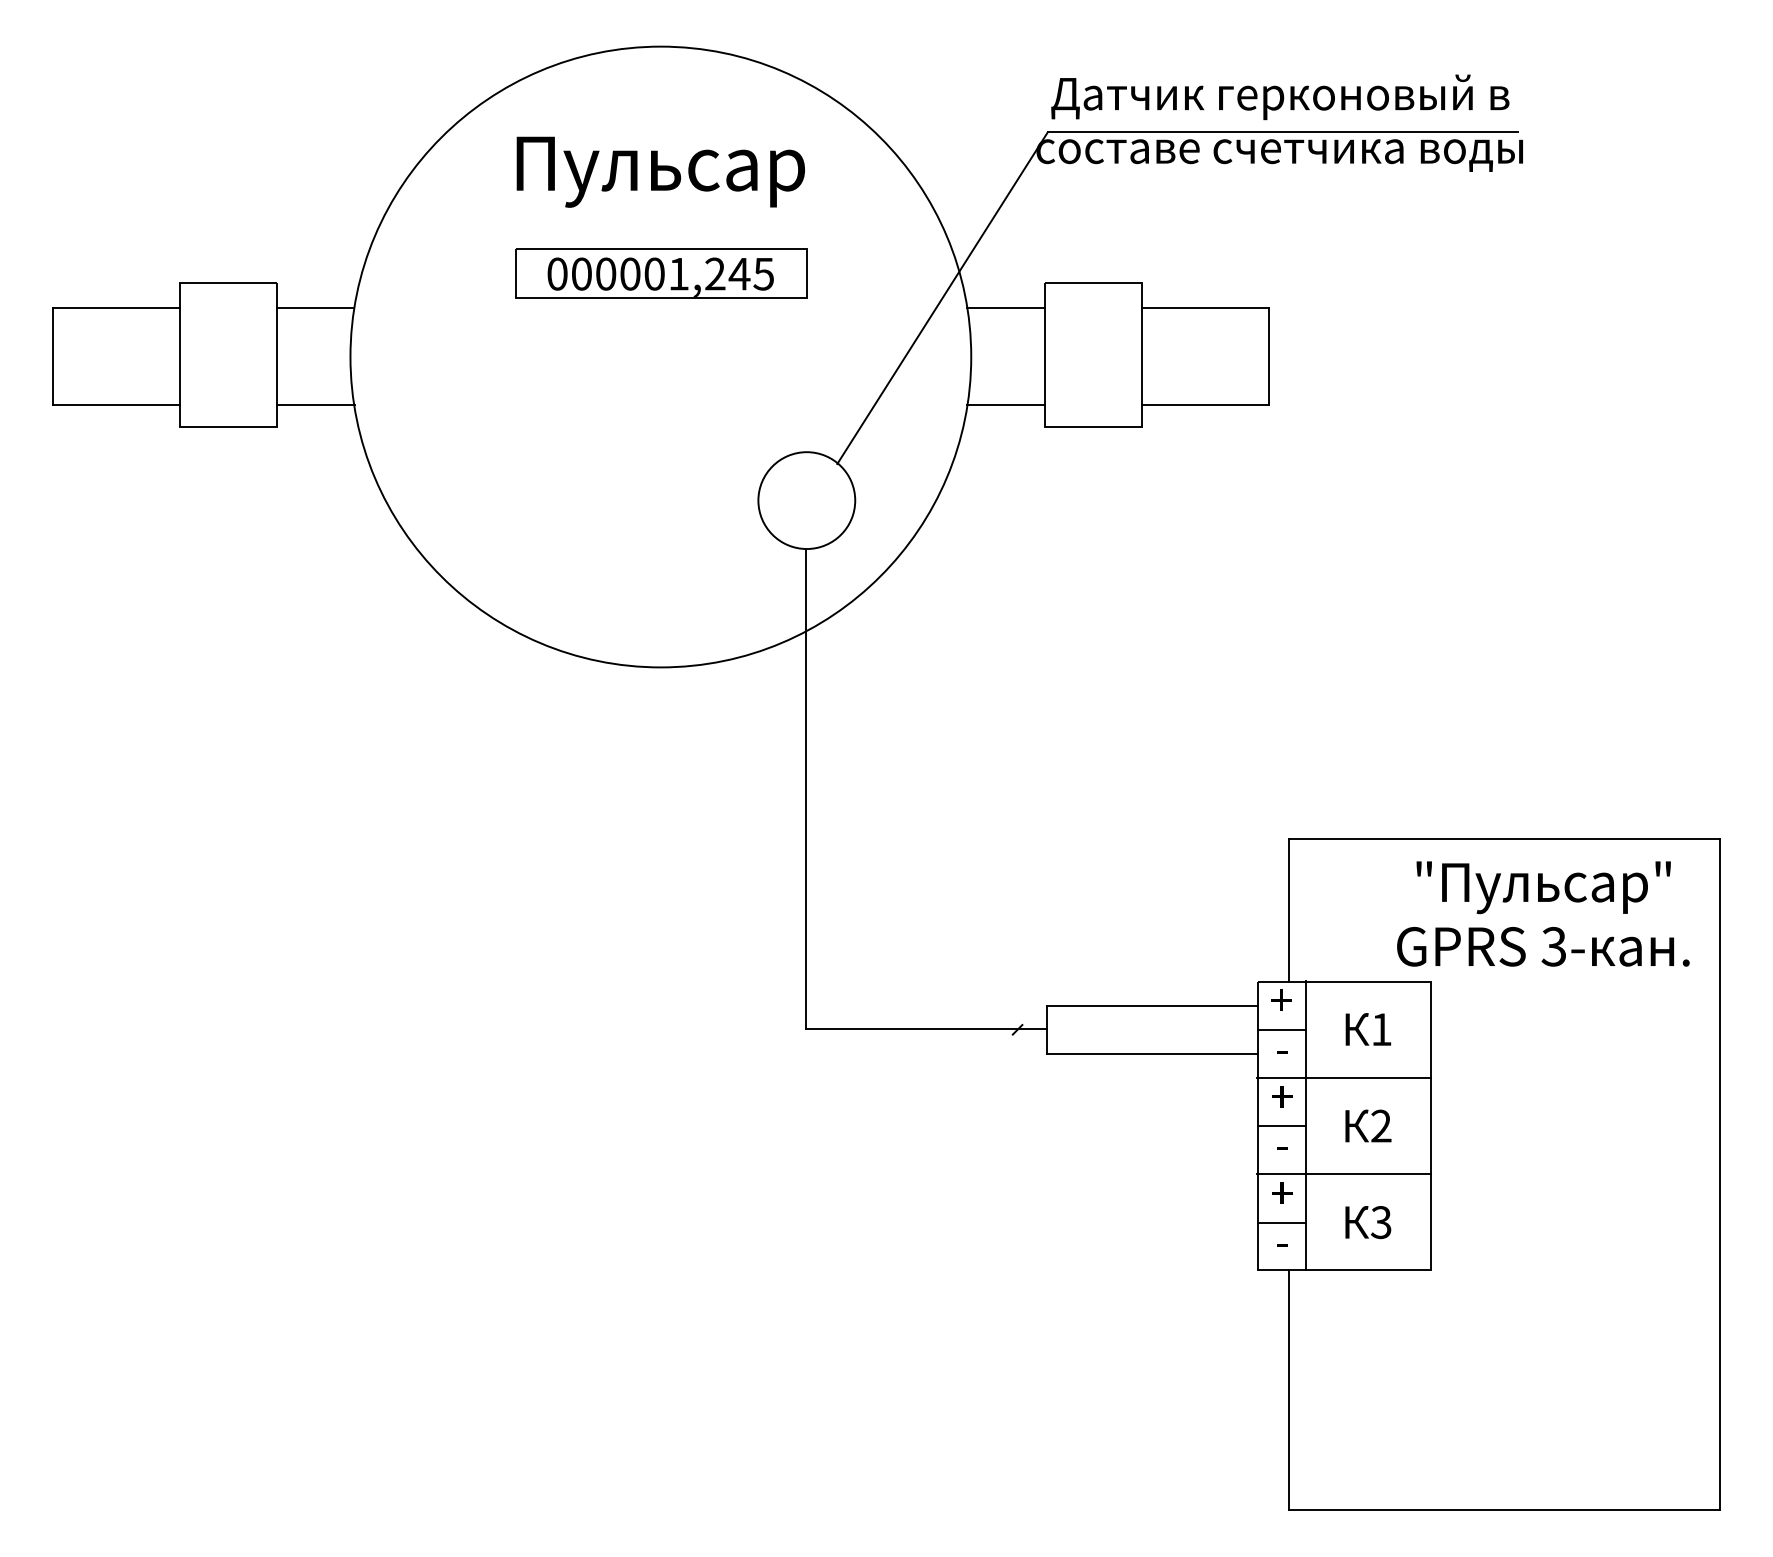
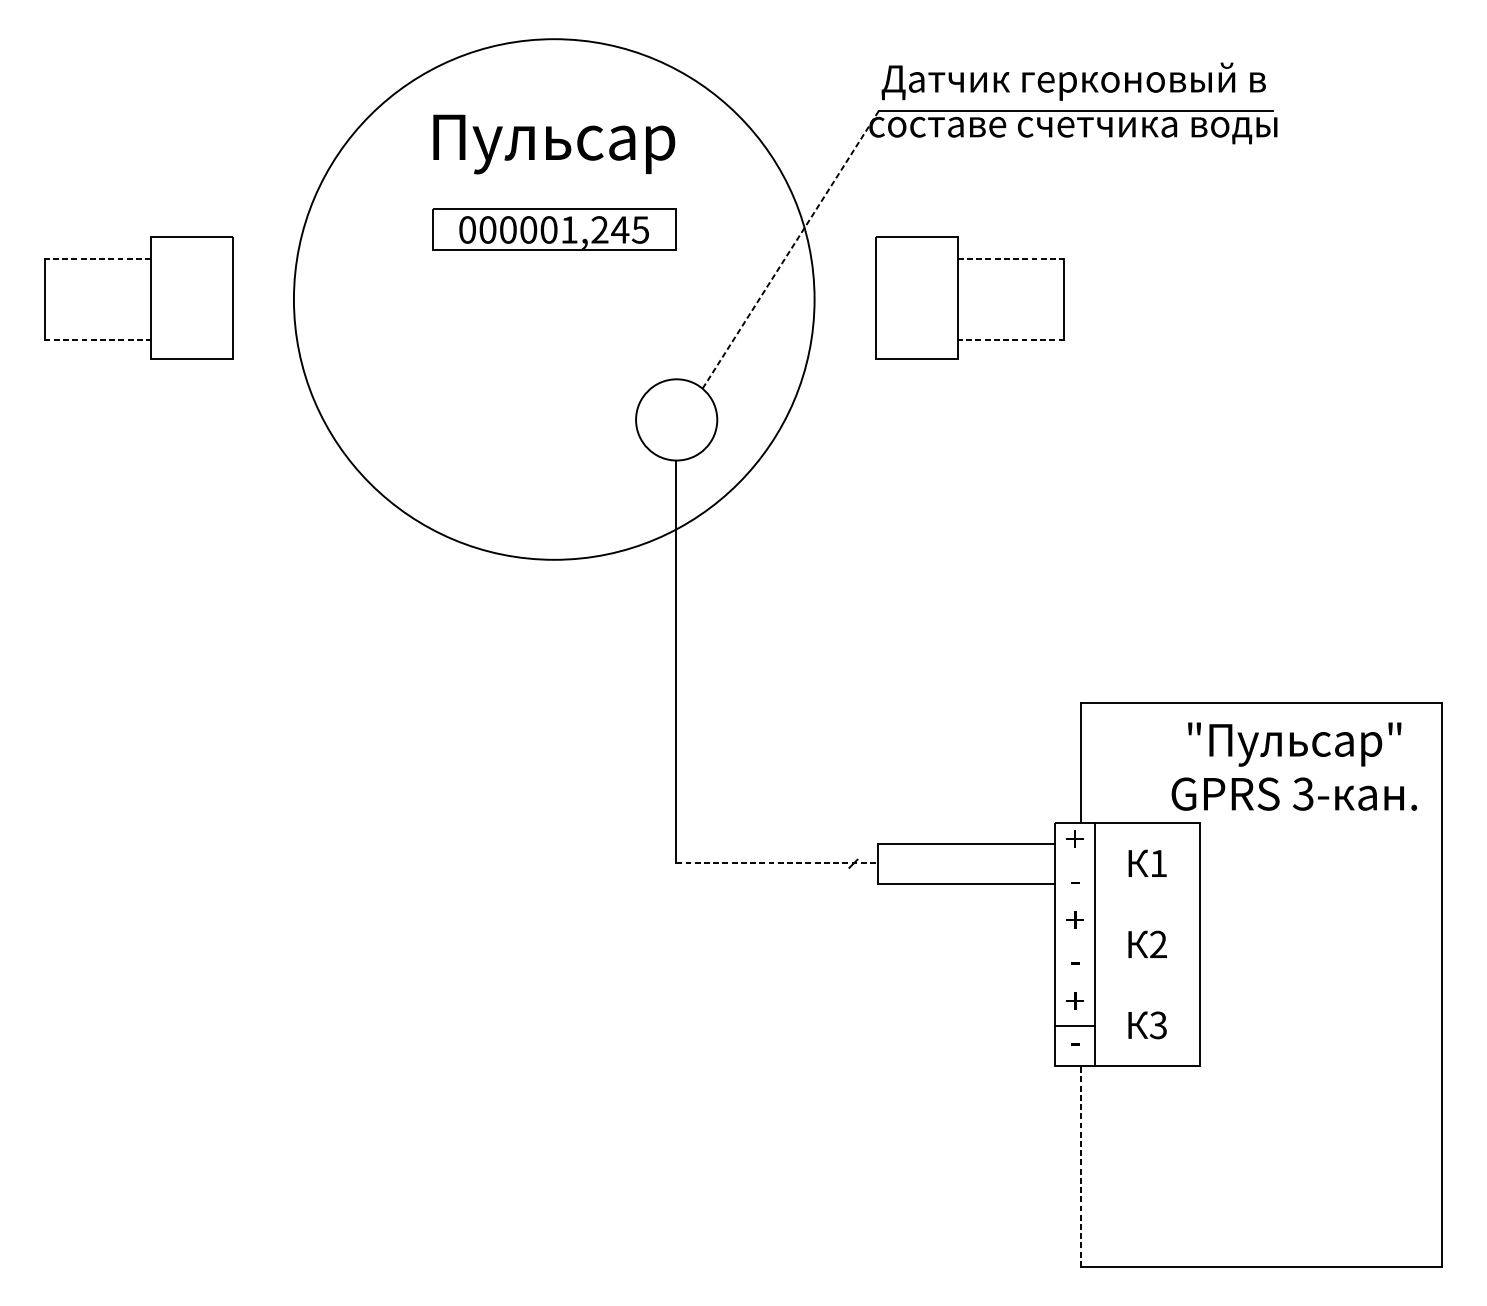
line: (942, 298) -> (790, 250), solid -> dashed
line: (116, 308) -> (97, 258), solid -> dashed
line: (315, 308) -> (264, 258), removed
line: (1005, 308) -> (843, 258), removed
line: (1205, 308) -> (1011, 258), solid -> dashed
line: (116, 405) -> (97, 340), solid -> dashed
line: (316, 405) -> (265, 340), removed
line: (1005, 405) -> (843, 340), removed
line: (1205, 405) -> (1011, 340), solid -> dashed
line: (927, 1029) -> (777, 863), solid -> dashed
line: (1281, 1030) -> (1074, 864), removed
line: (1343, 1078) -> (1126, 904), removed
line: (1281, 1126) -> (1074, 944), removed
line: (1343, 1174) -> (1126, 985), removed
line: (1289, 1390) -> (1081, 1166), solid -> dashed

